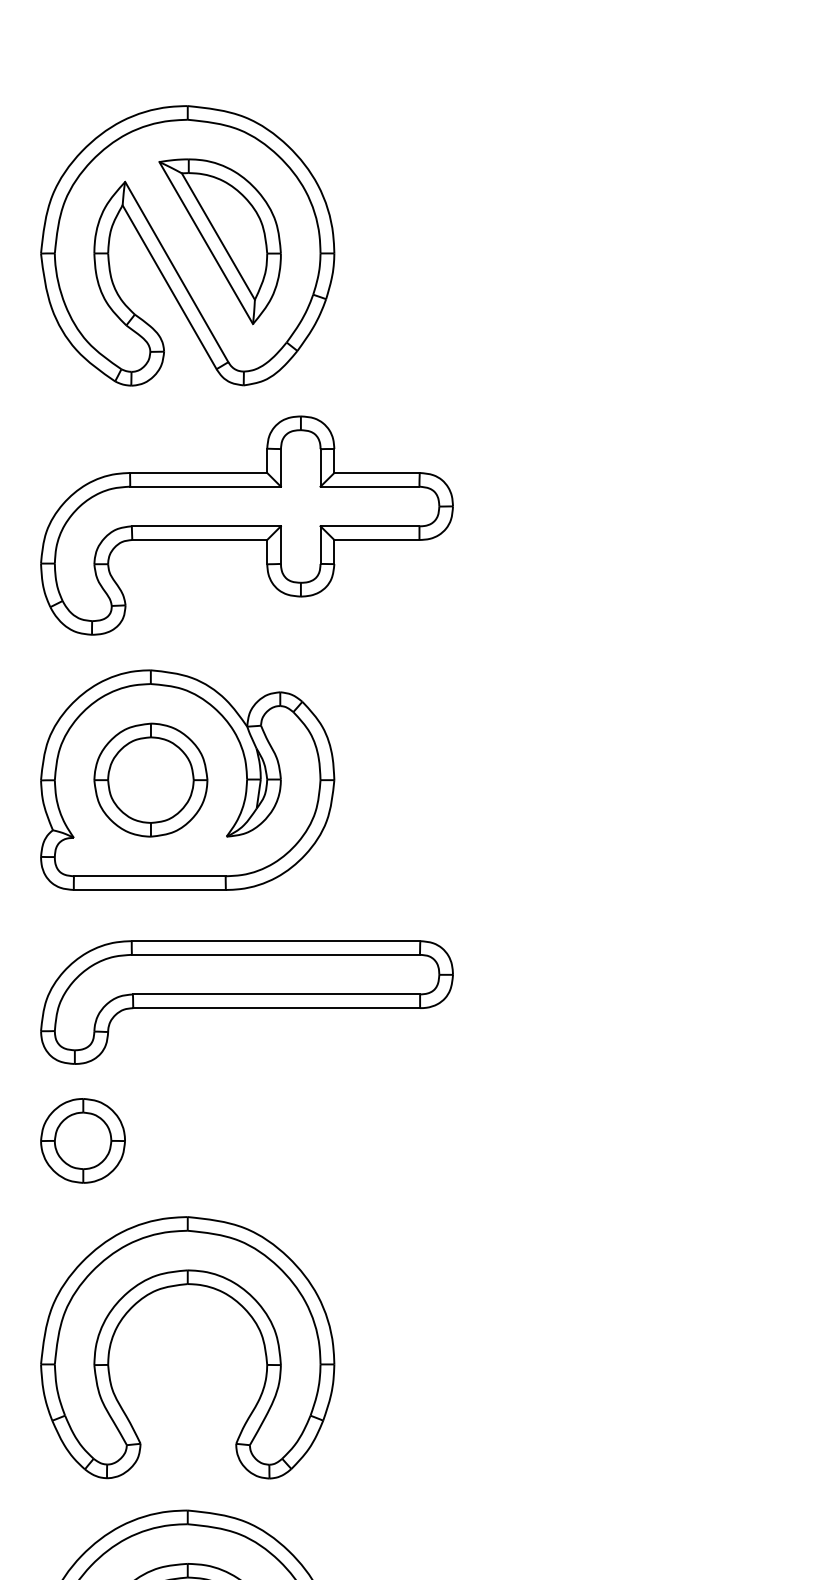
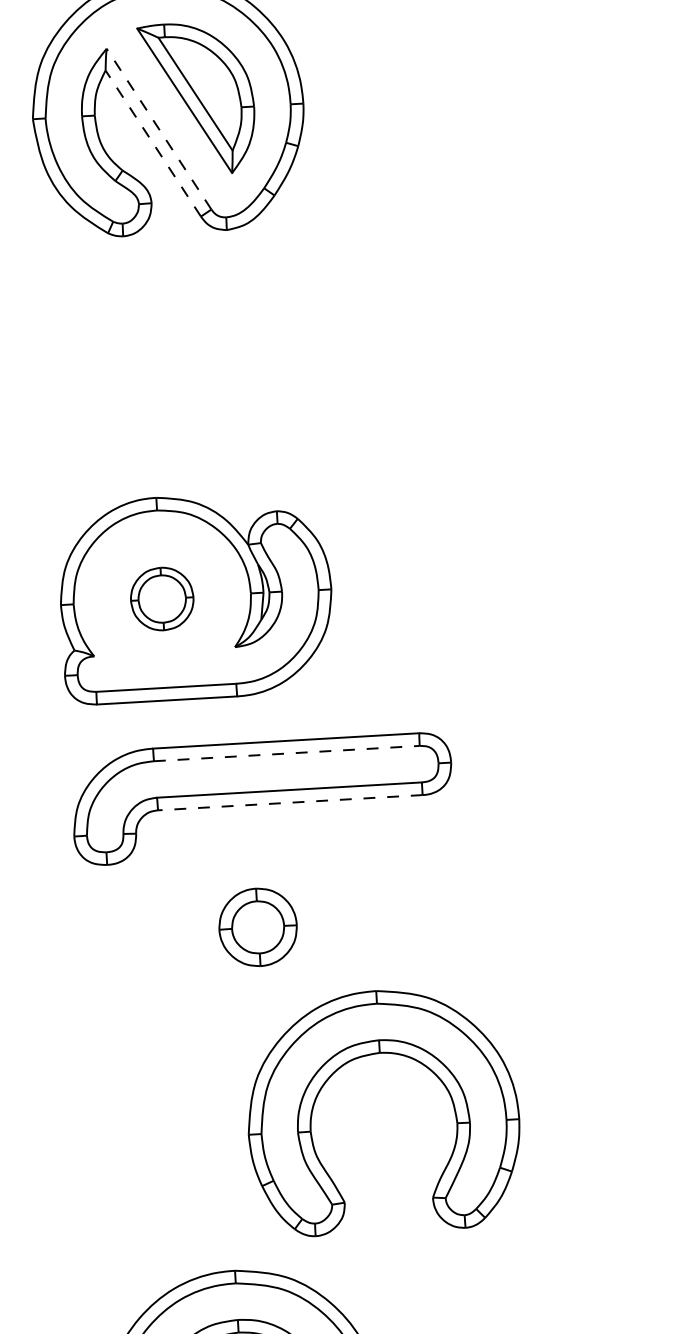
line: (176, 272) -> (158, 129), solid -> dashed
line: (169, 286) -> (153, 142), solid -> dashed
part: (246, 525) -> (236, 359), removed
part: (150, 779) -> (161, 598), size x0.6
line: (276, 954) -> (287, 753), solid -> dashed
line: (276, 1008) -> (290, 803), solid -> dashed
part: (82, 1140) -> (257, 927), moved
part: (178, 1286) -> (371, 1055), moved

